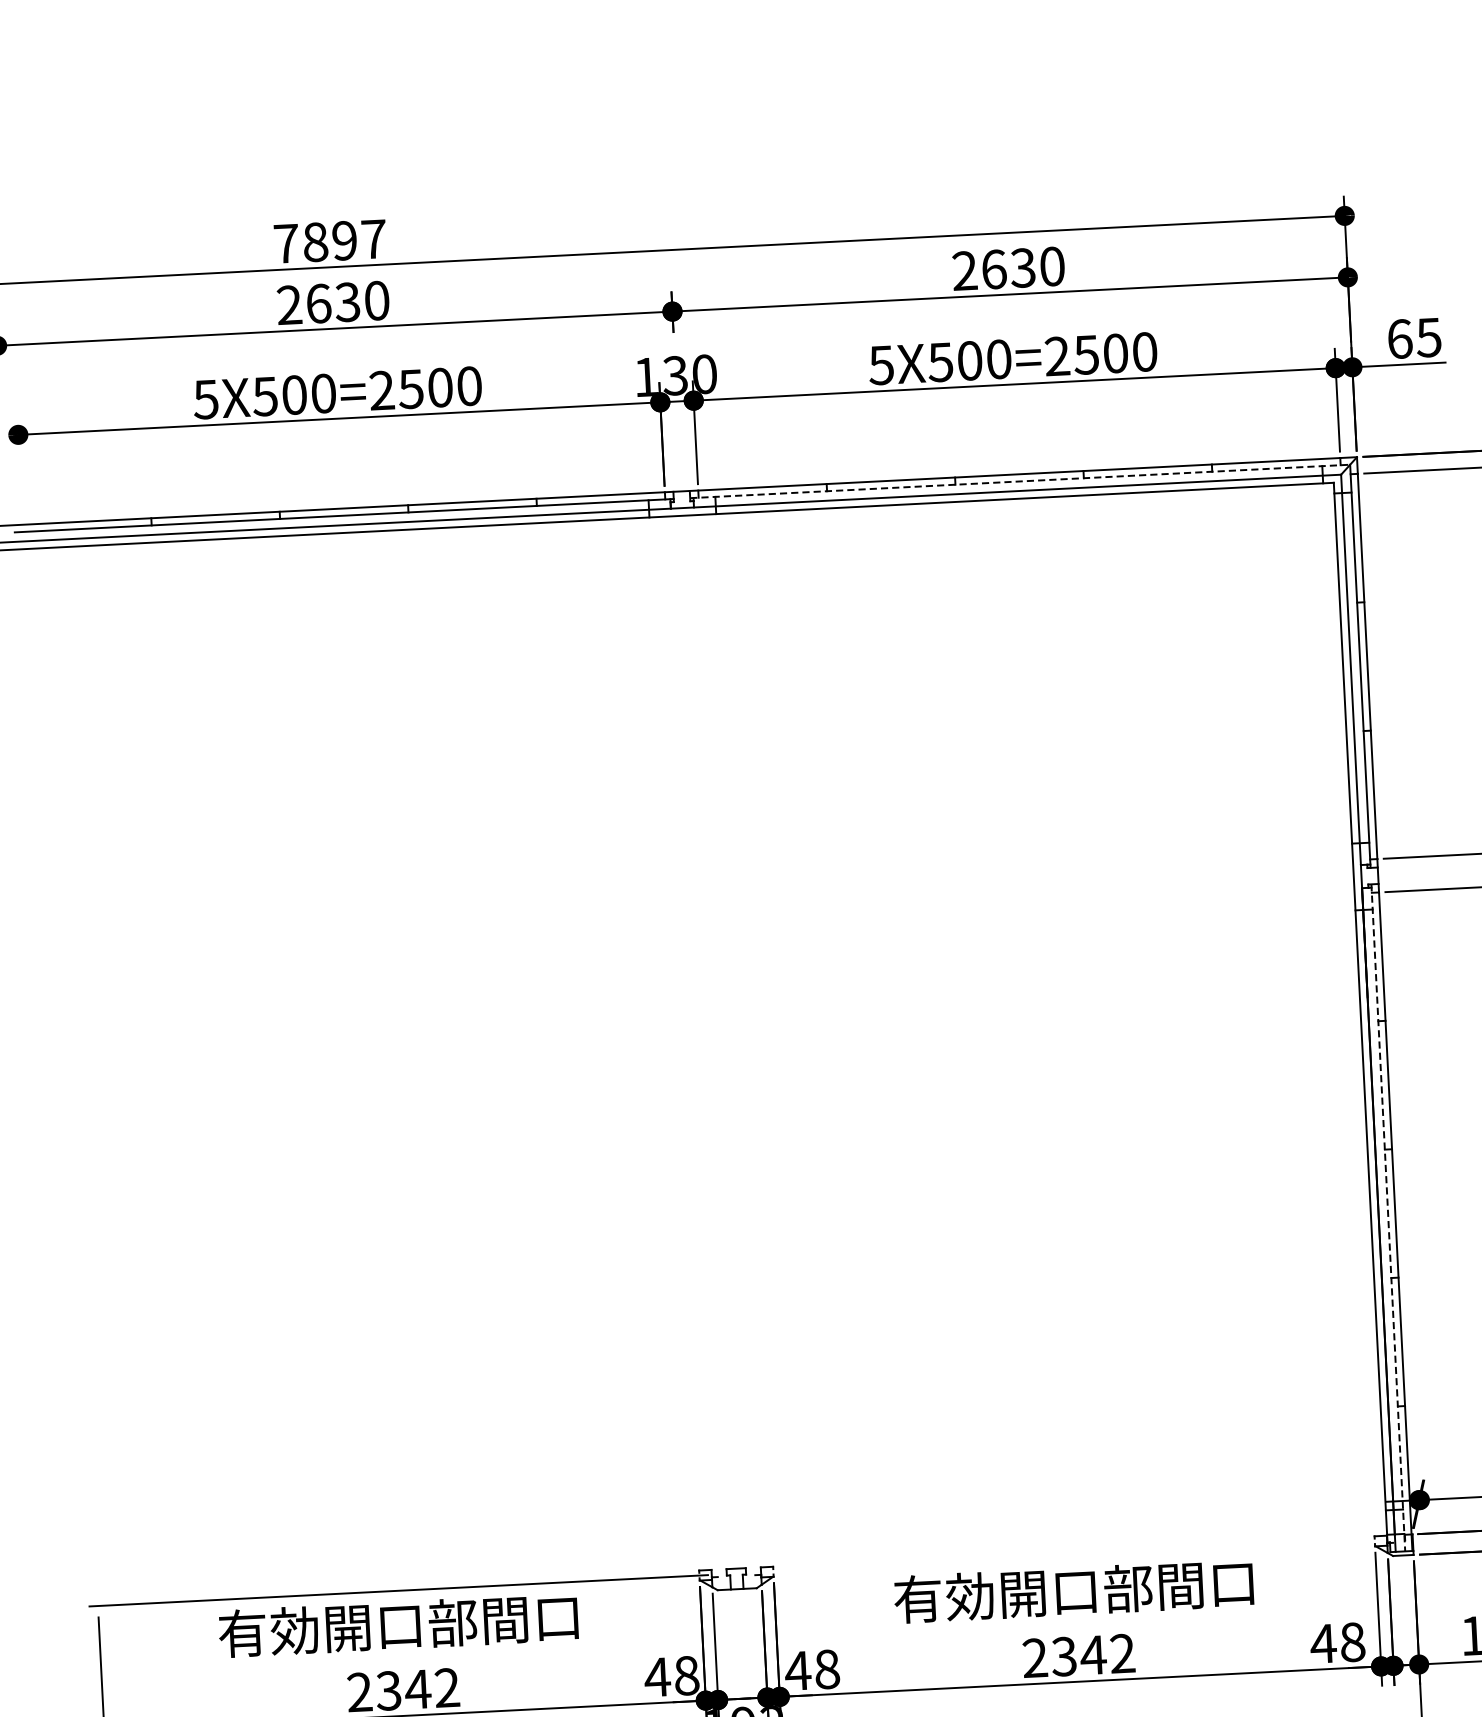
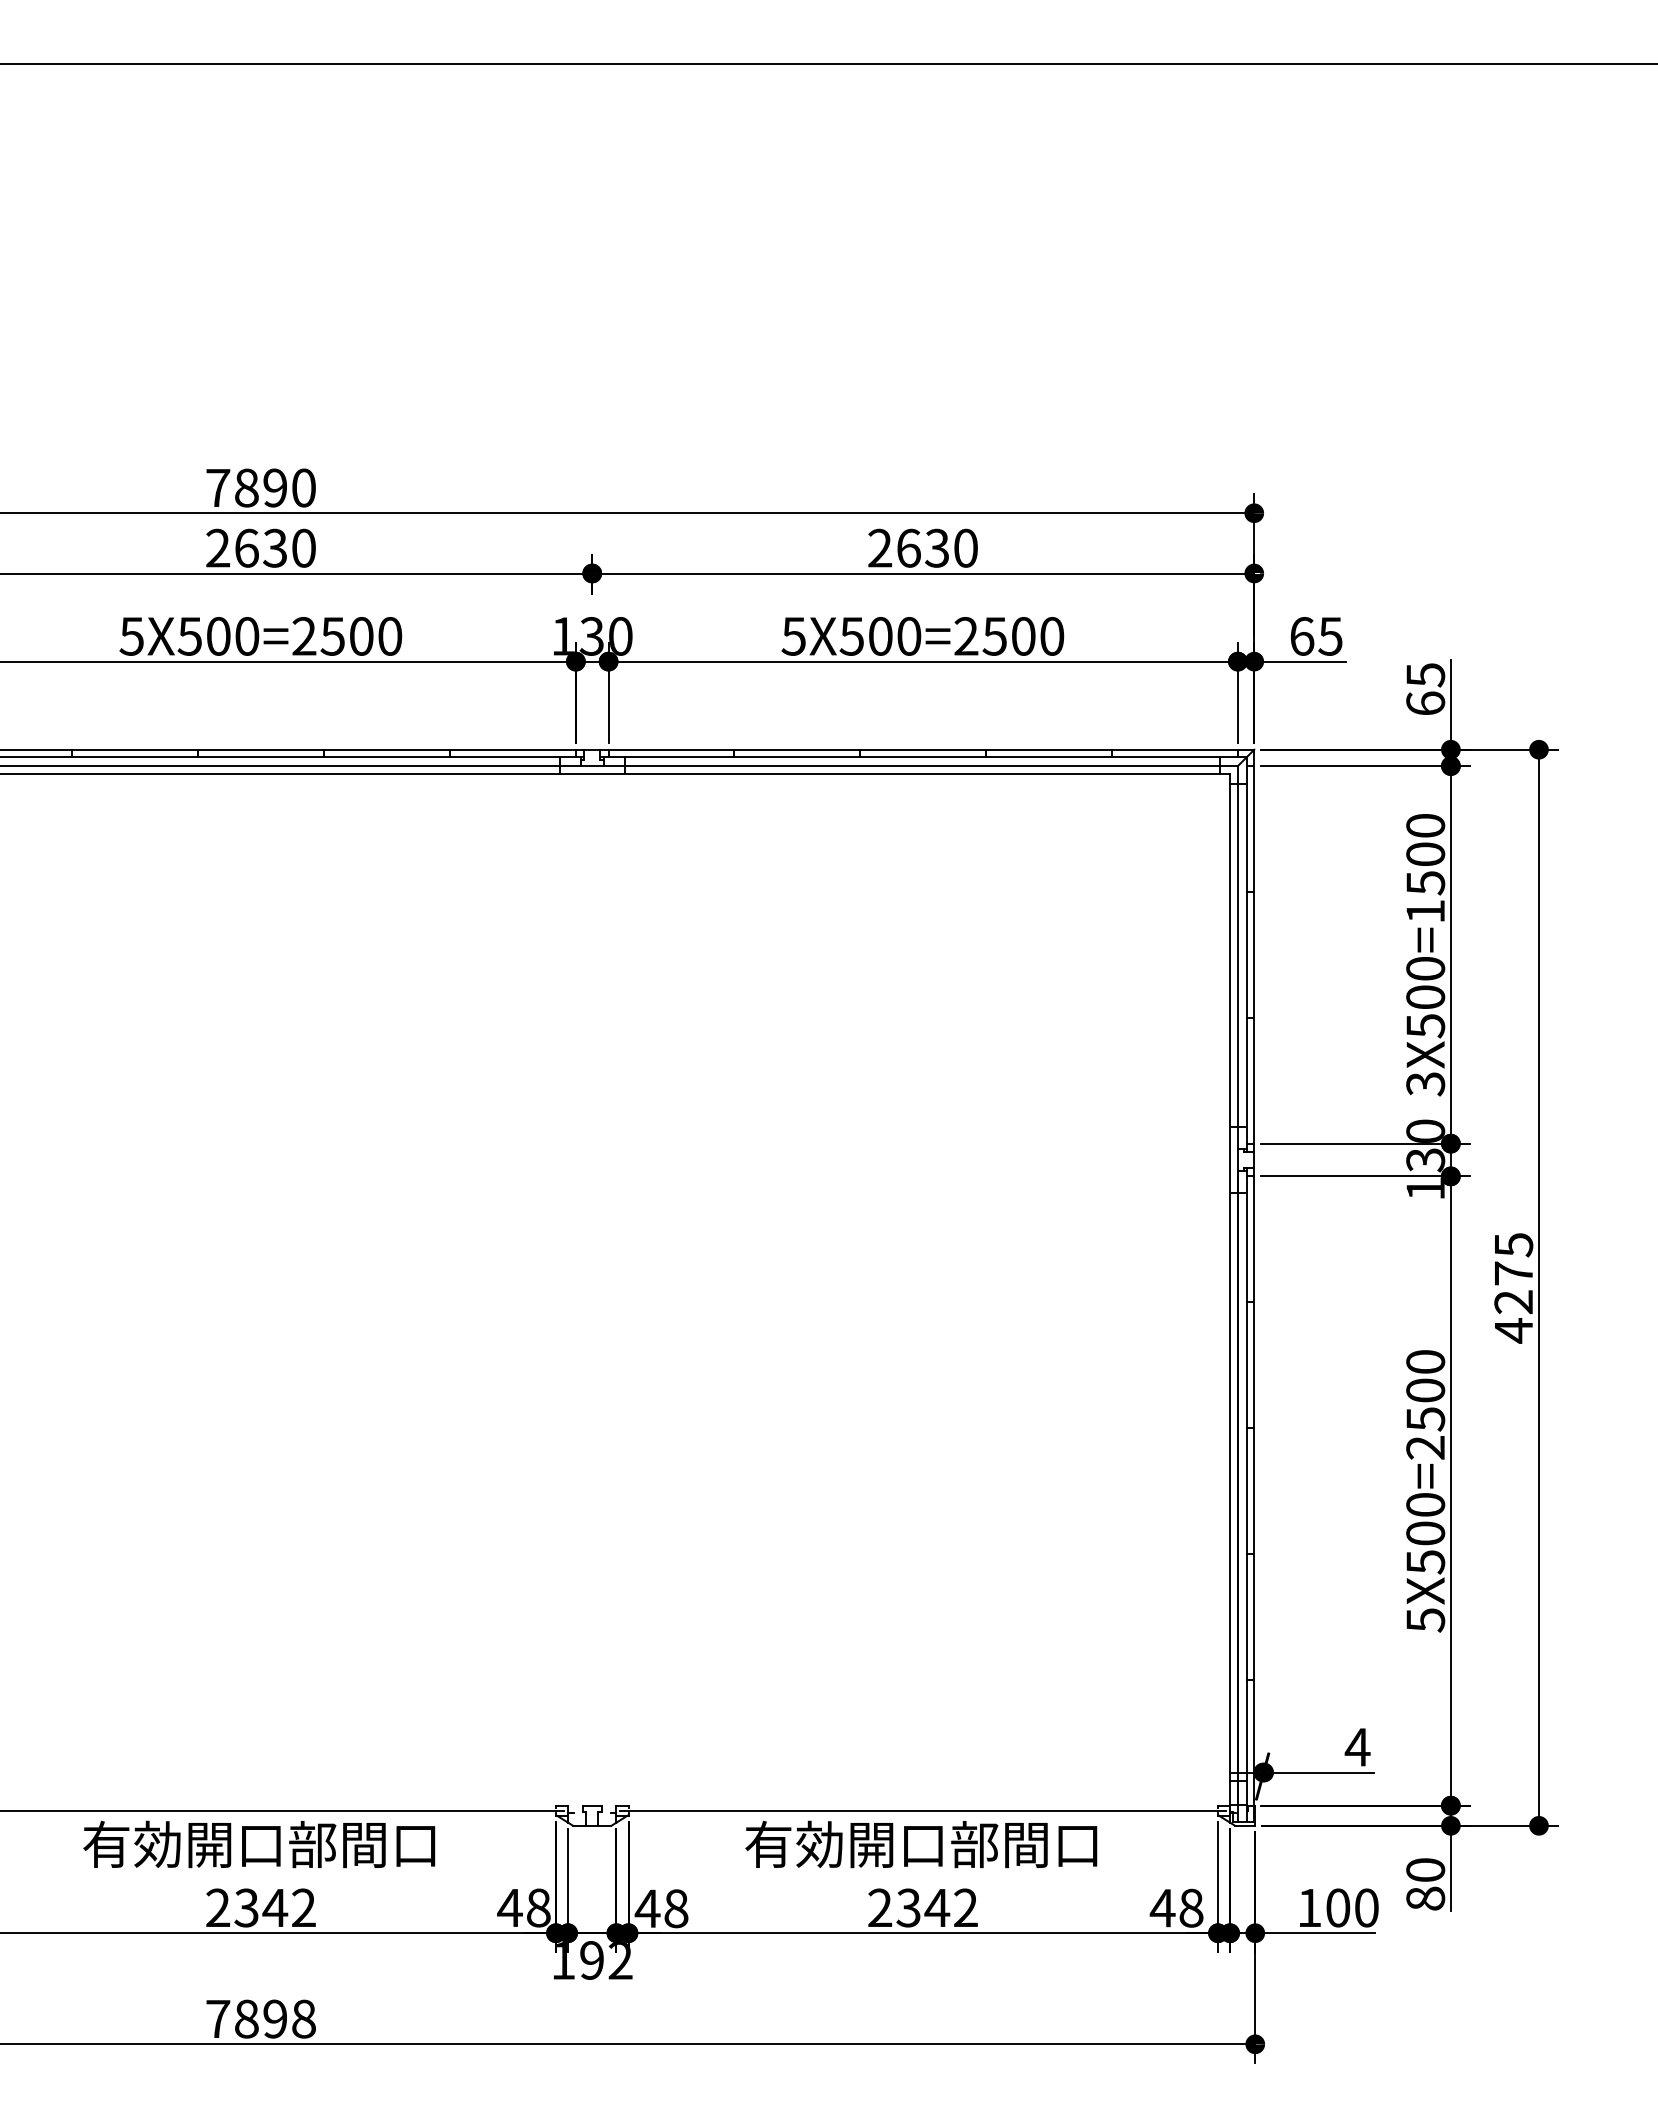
text: (373, 238) -> (303, 487), 7897 -> 7890
line: (1020, 481) -> (924, 756), dashed -> solid
line: (1388, 1218) -> (1247, 1495), dashed -> solid
line: (1074, 1556) -> (923, 1810), added

